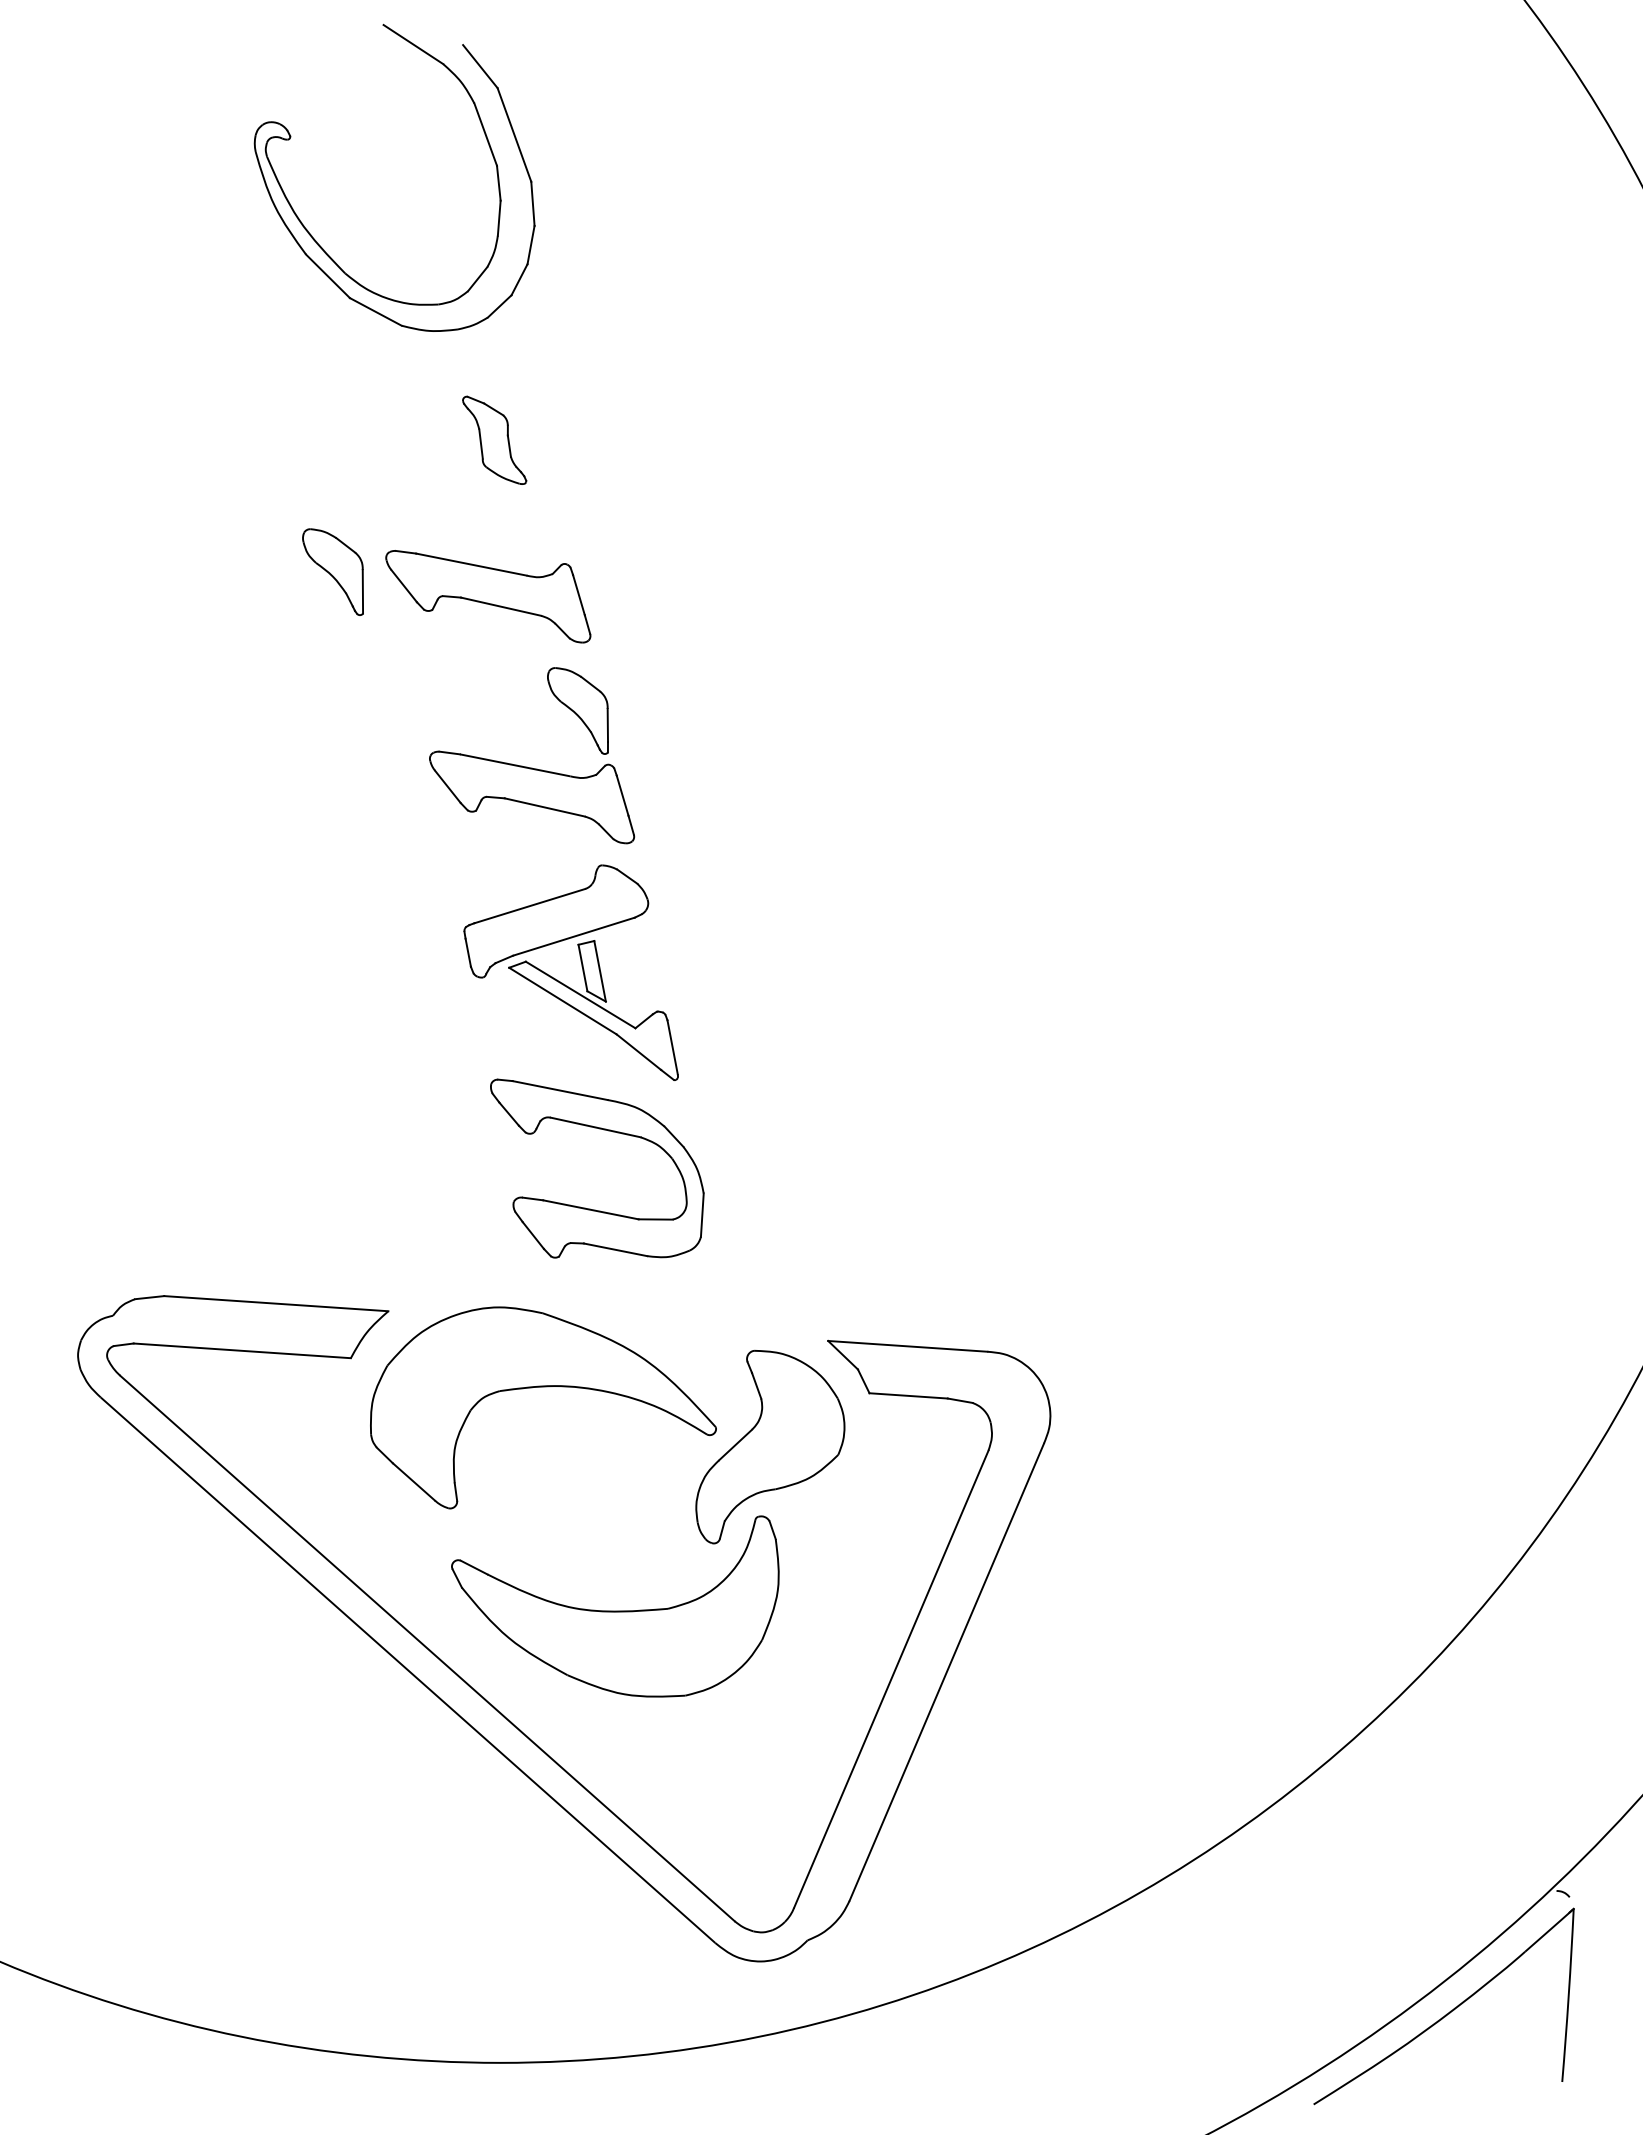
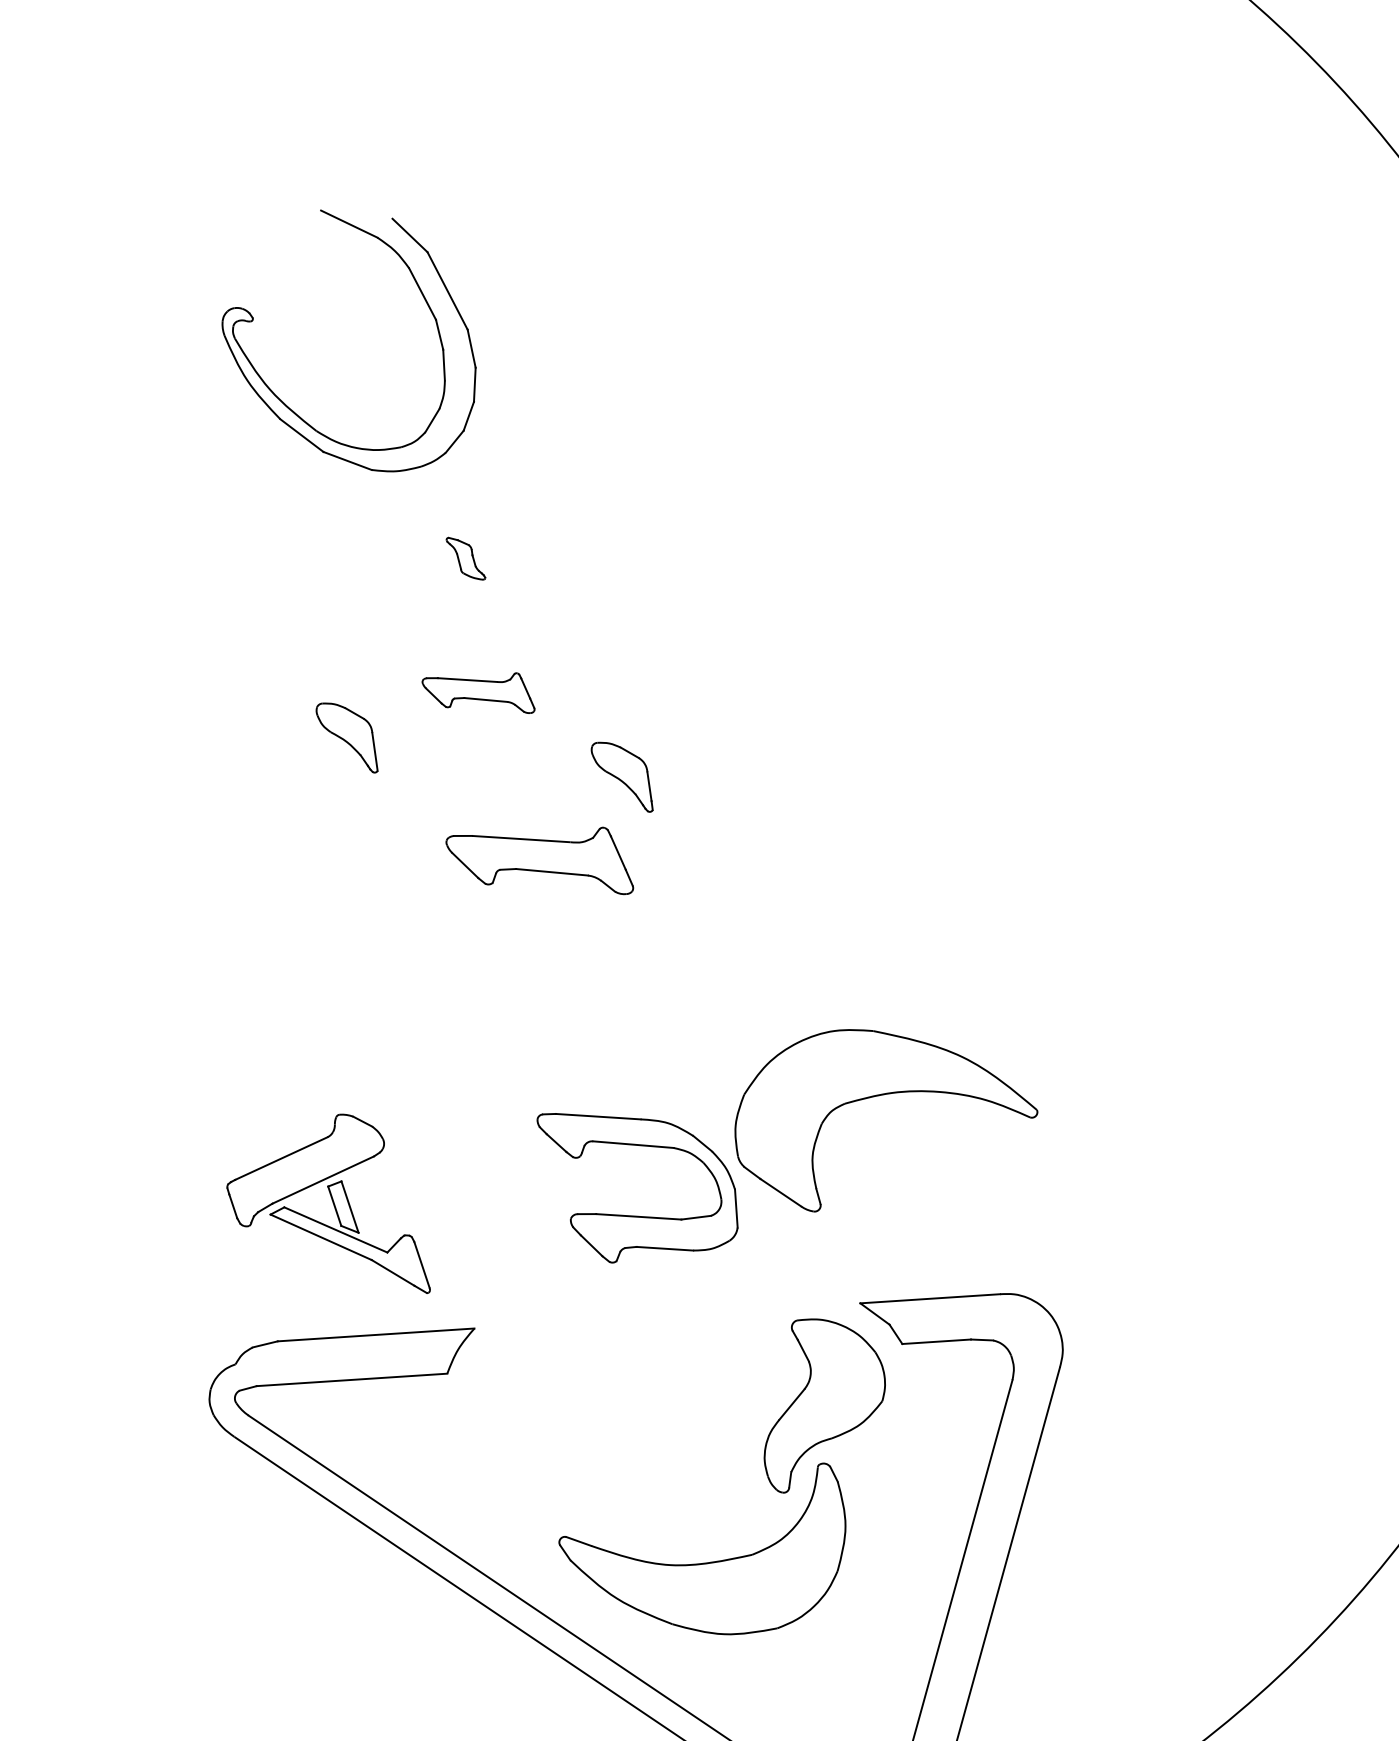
part: (494, 439) -> (465, 558), size x0.6
part: (332, 571) -> (346, 737), moved
part: (488, 596) -> (478, 695), size x0.6
part: (577, 710) -> (621, 777), moved
part: (582, 972) -> (334, 1210), moved
part: (543, 1387) -> (882, 1095), moved

